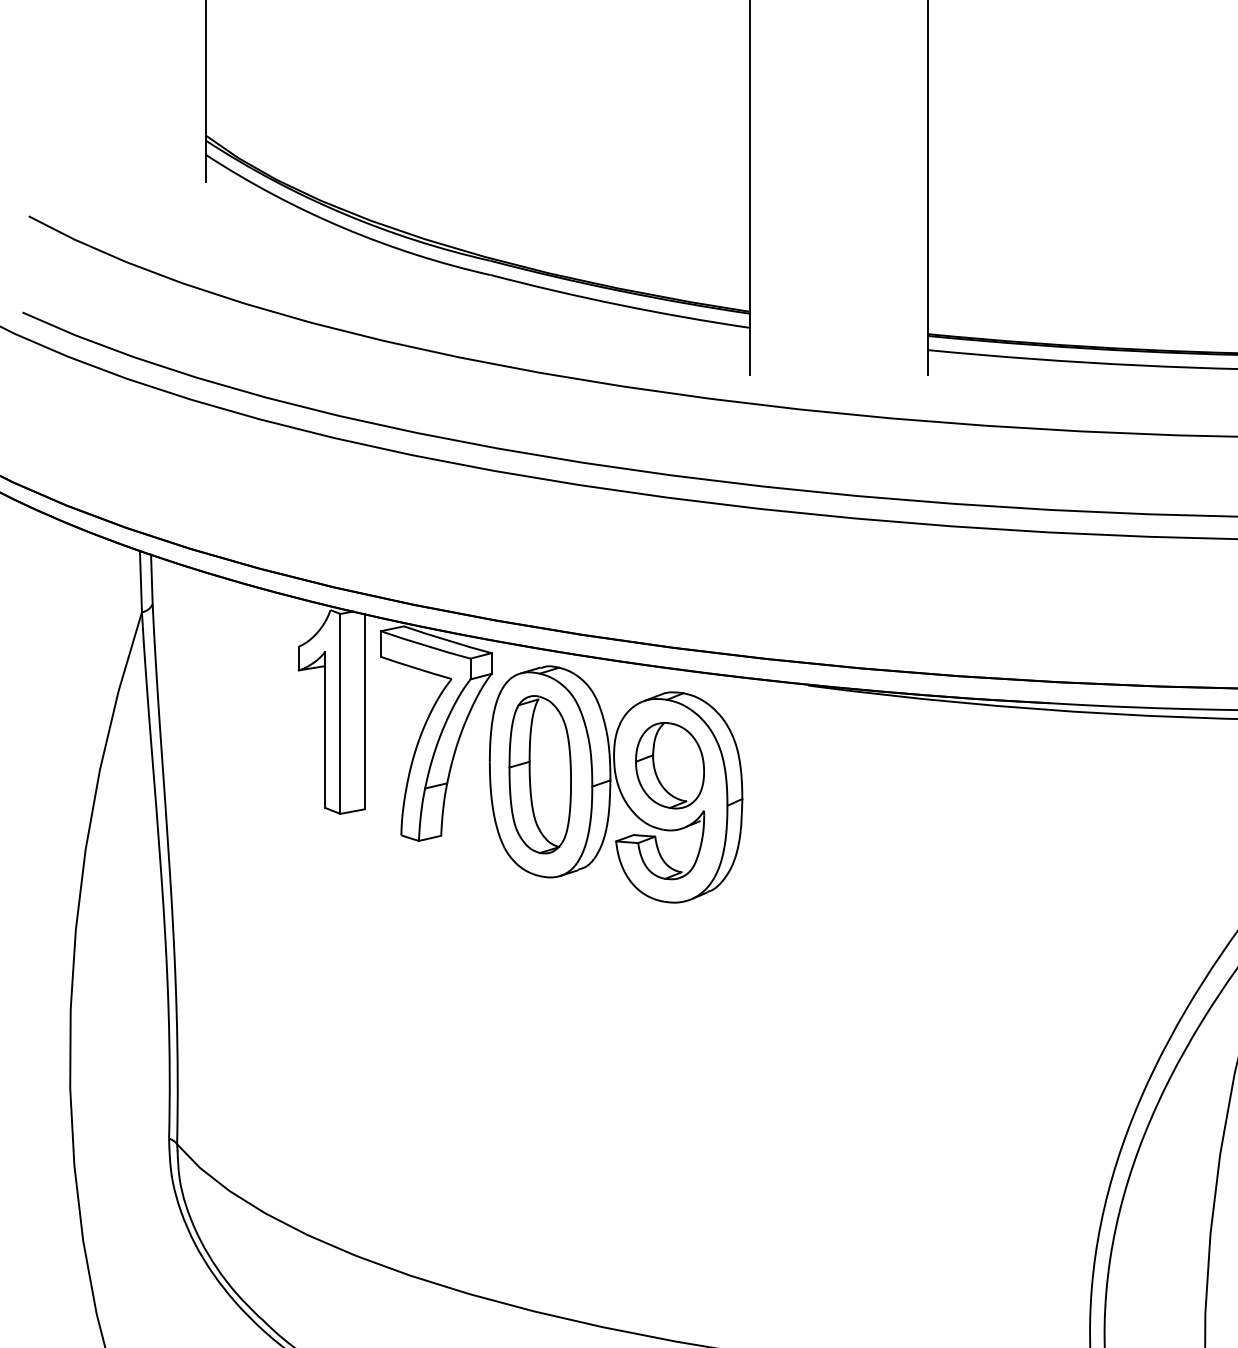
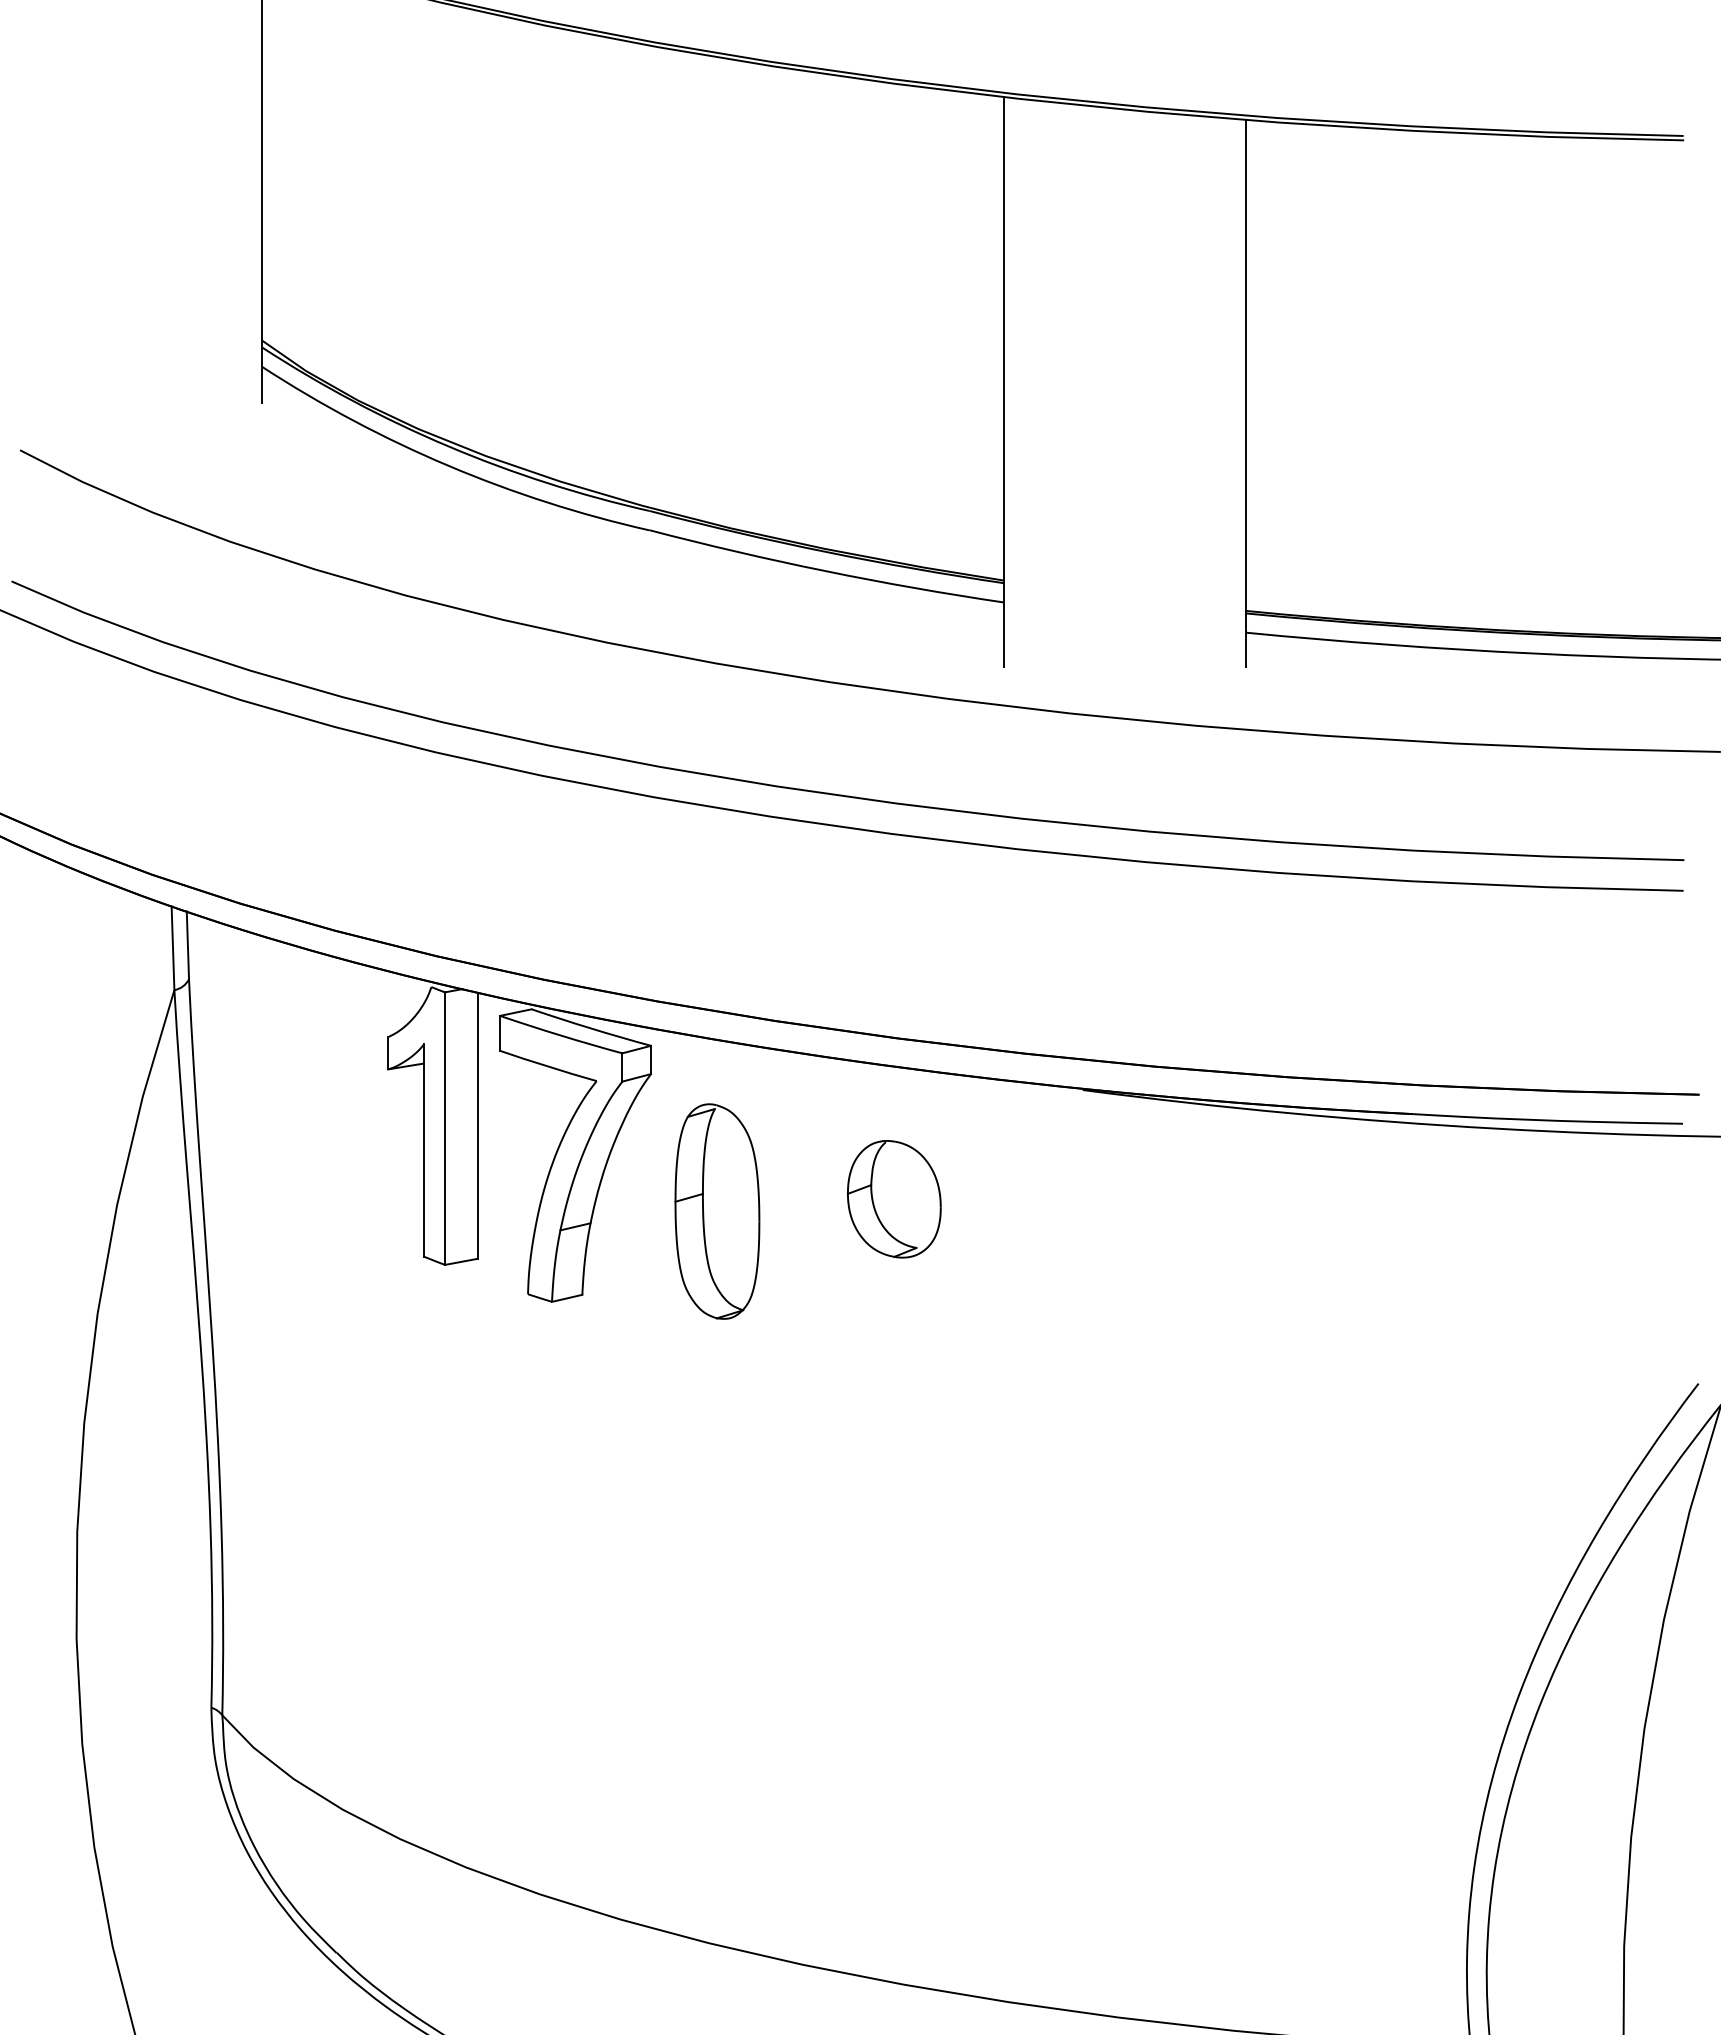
part: (615, 784) -> (820, 1224), removed

